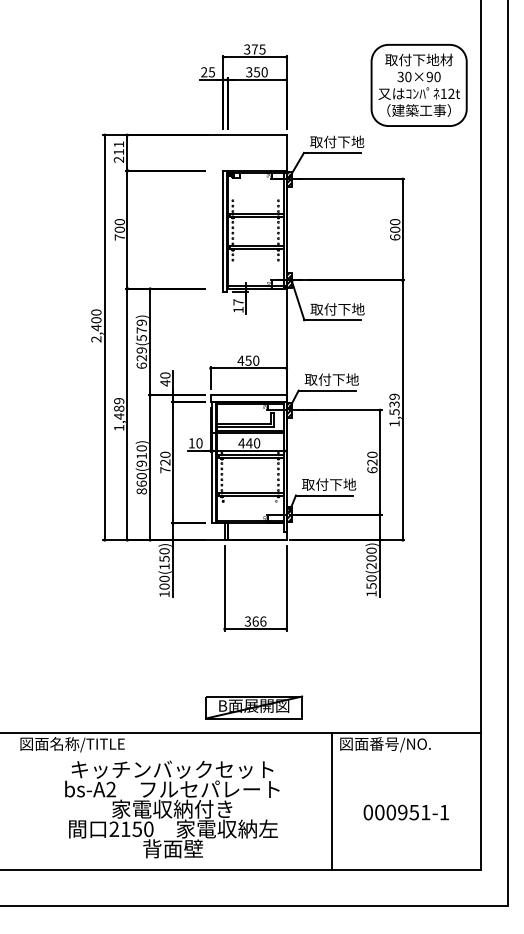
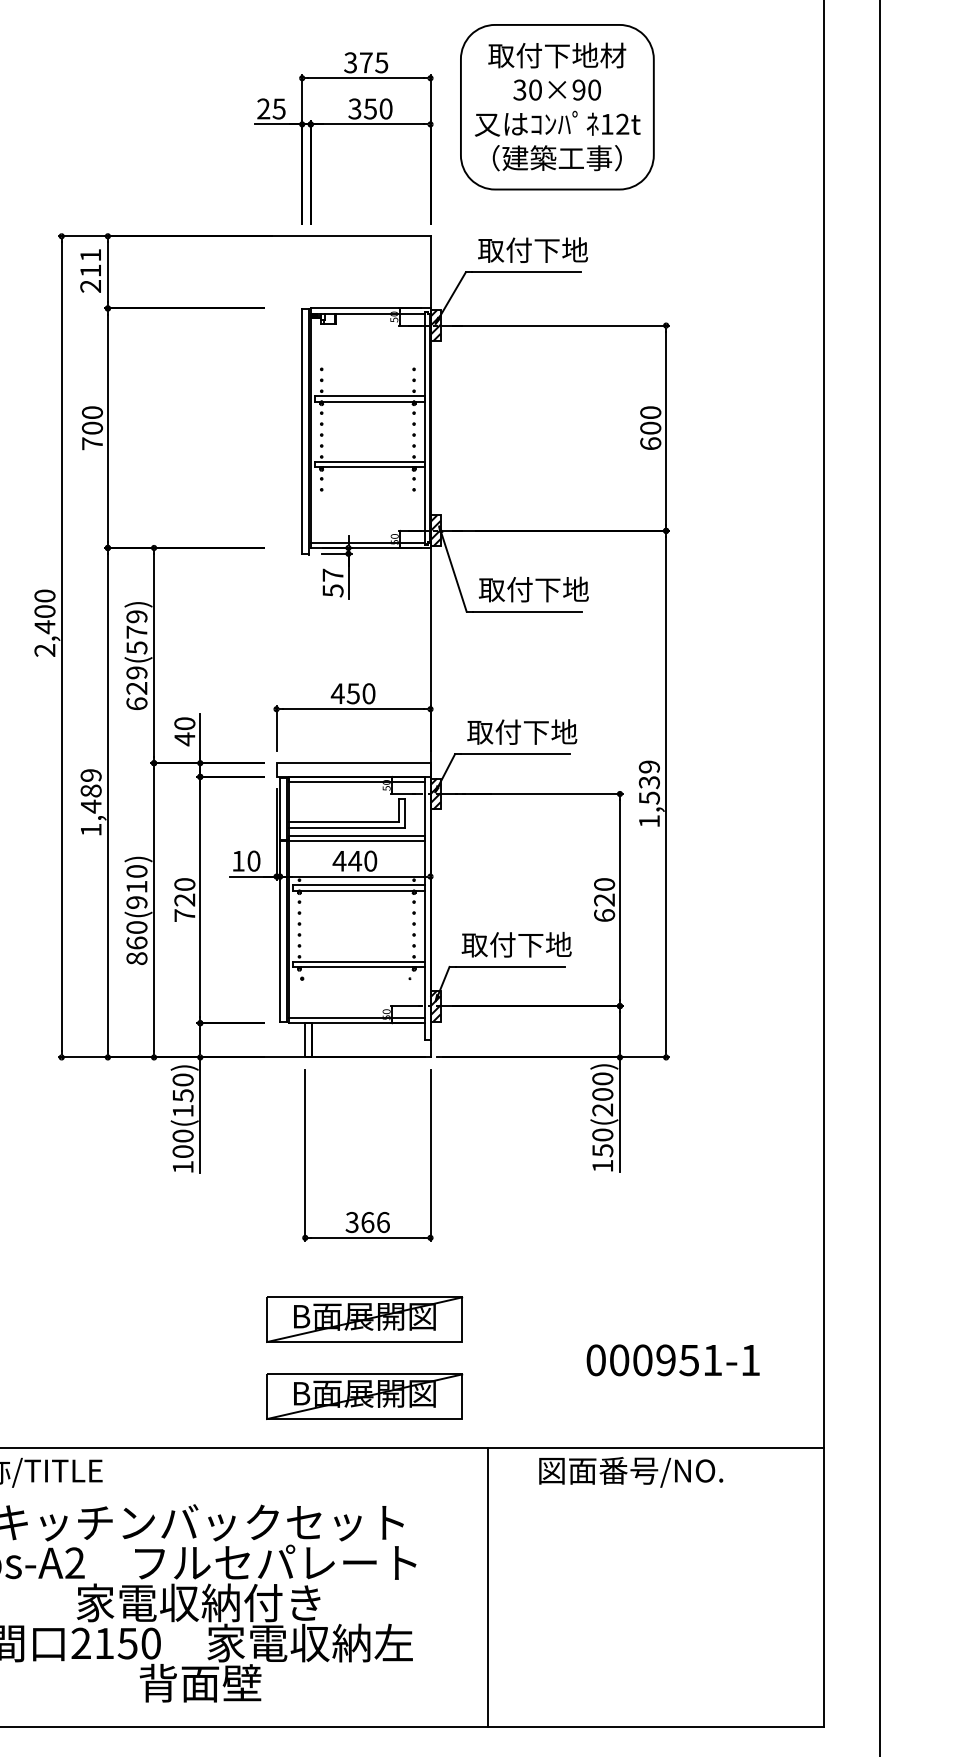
part: (418, 85) -> (556, 107), moved
text: (238, 309) -> (333, 589), 17 -> 57
part: (254, 669) -> (365, 1319), added
line: (332, 801) -> (489, 1587), moved
text: (405, 812) -> (671, 1360), moved

